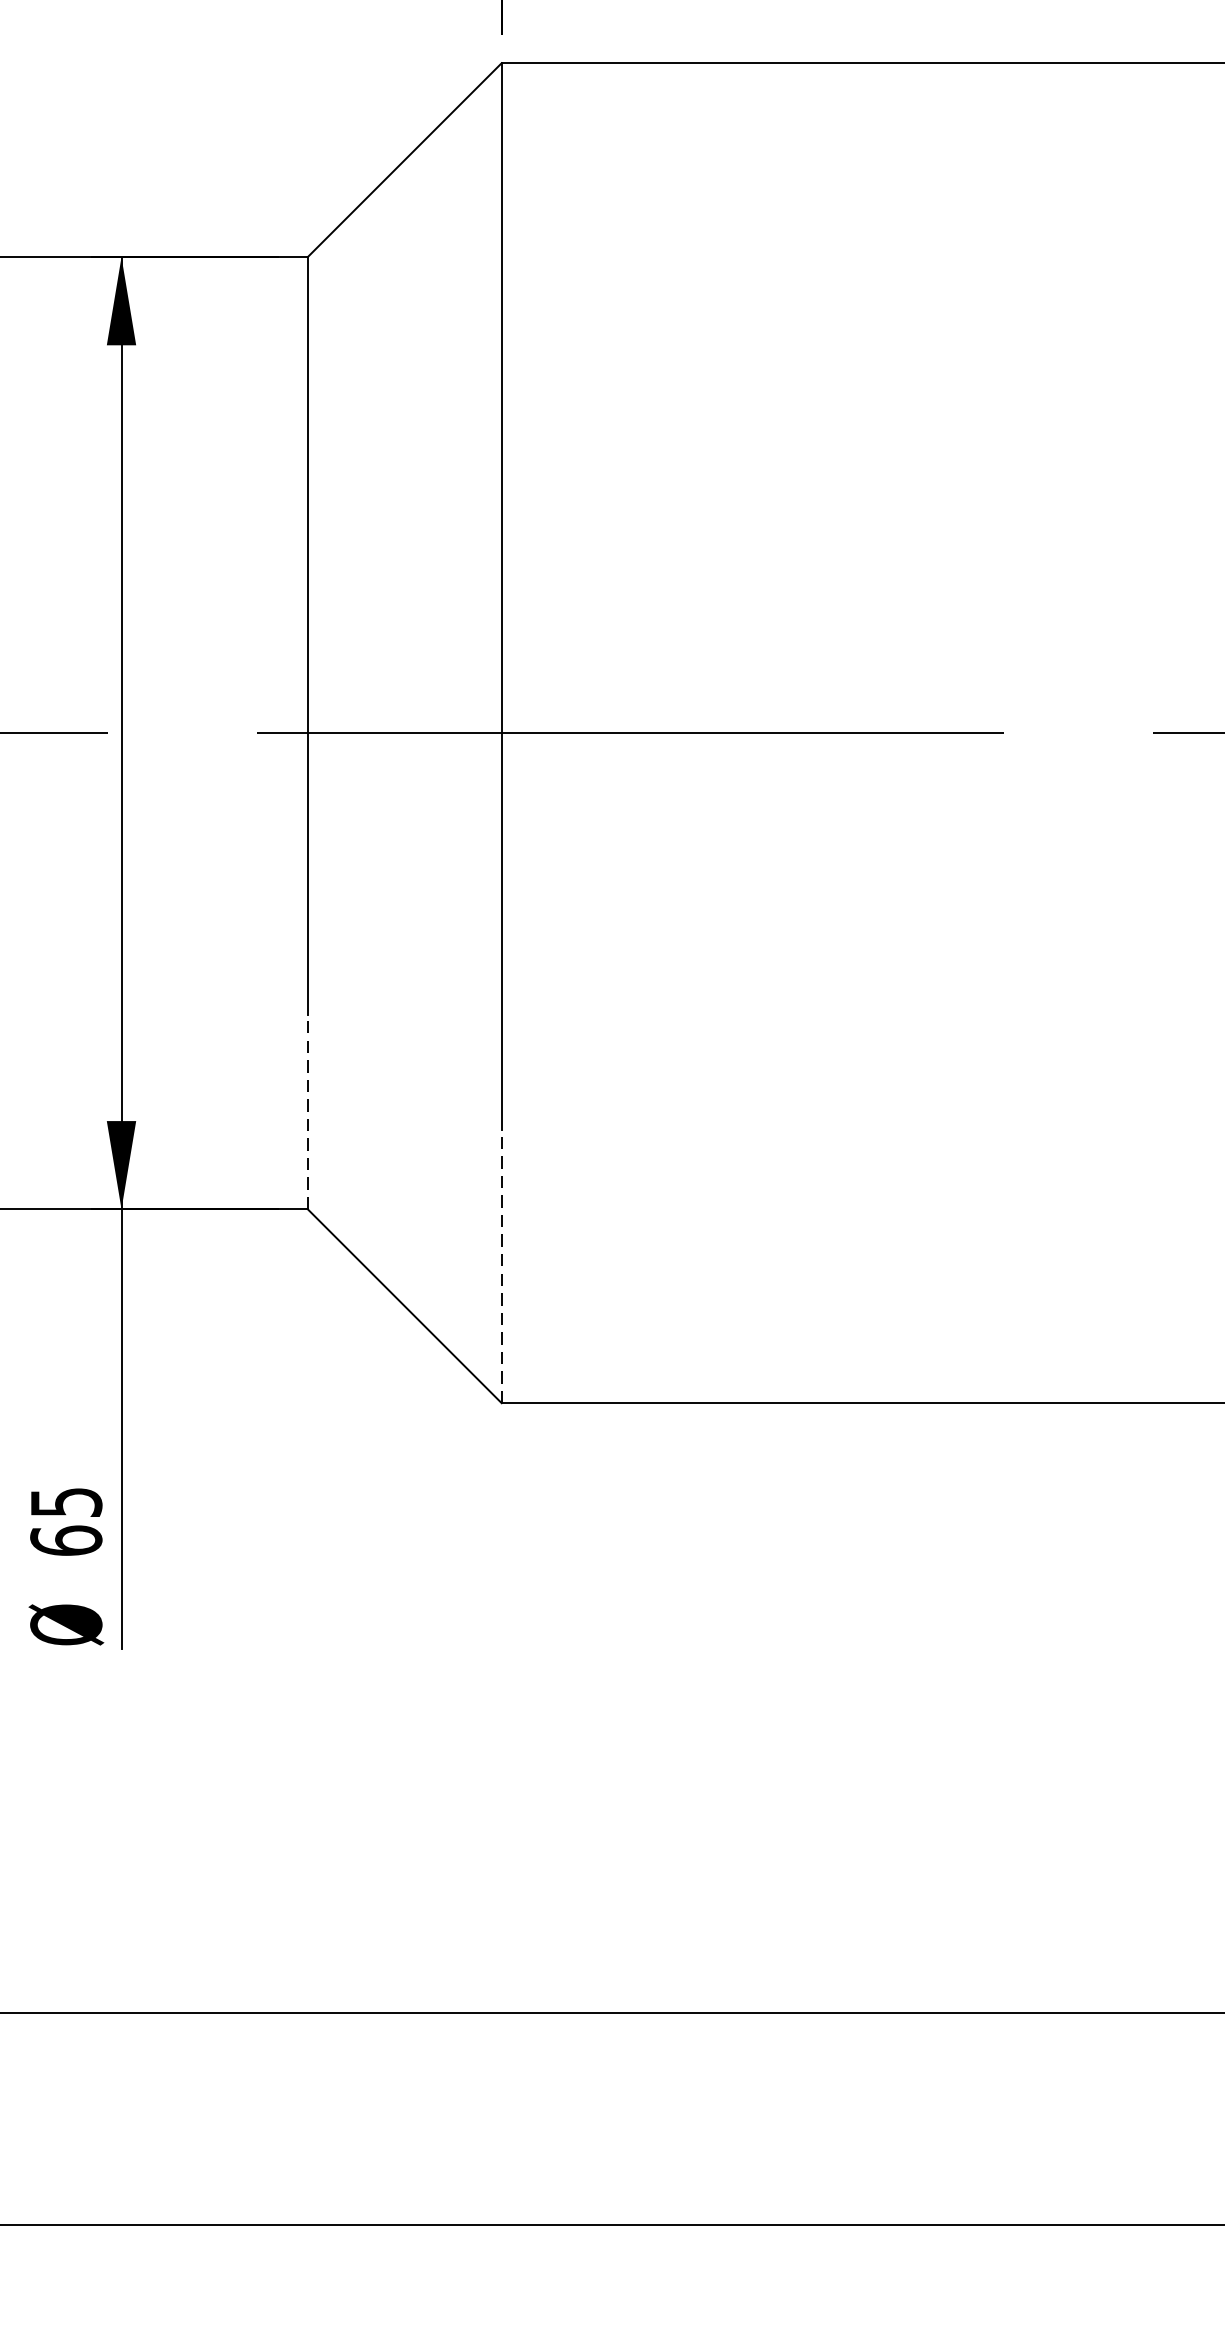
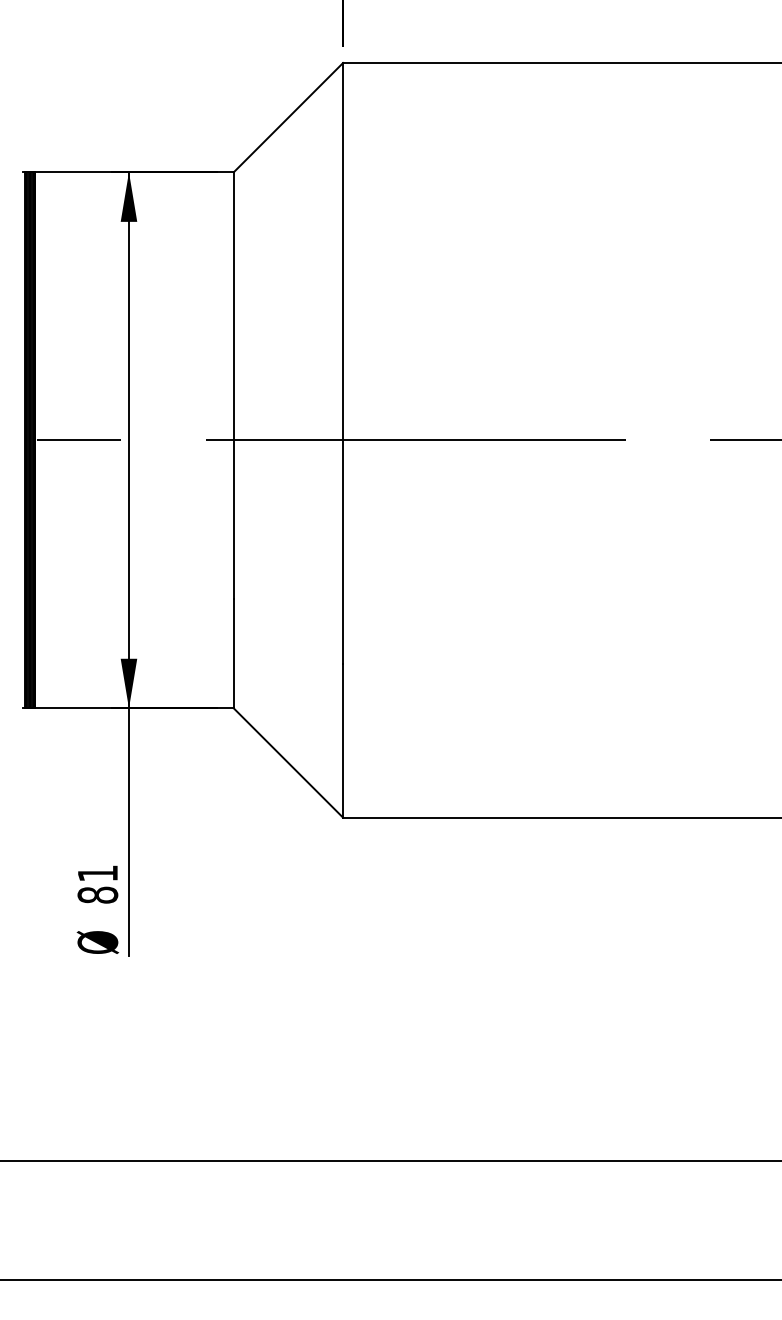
line: (307, 1111) -> (233, 653), dashed -> solid
line: (502, 1266) -> (343, 740), dashed -> solid
text: (65, 1521) -> (97, 884), 65 -> 81

